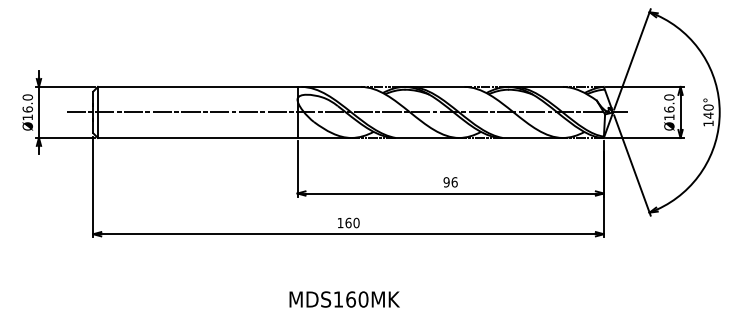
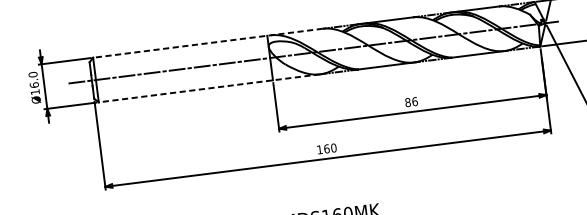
line: (229, 86) -> (207, 42), solid -> dashed
line: (224, 137) -> (209, 87), solid -> dashed
text: (446, 182) -> (407, 102), 96 -> 86

